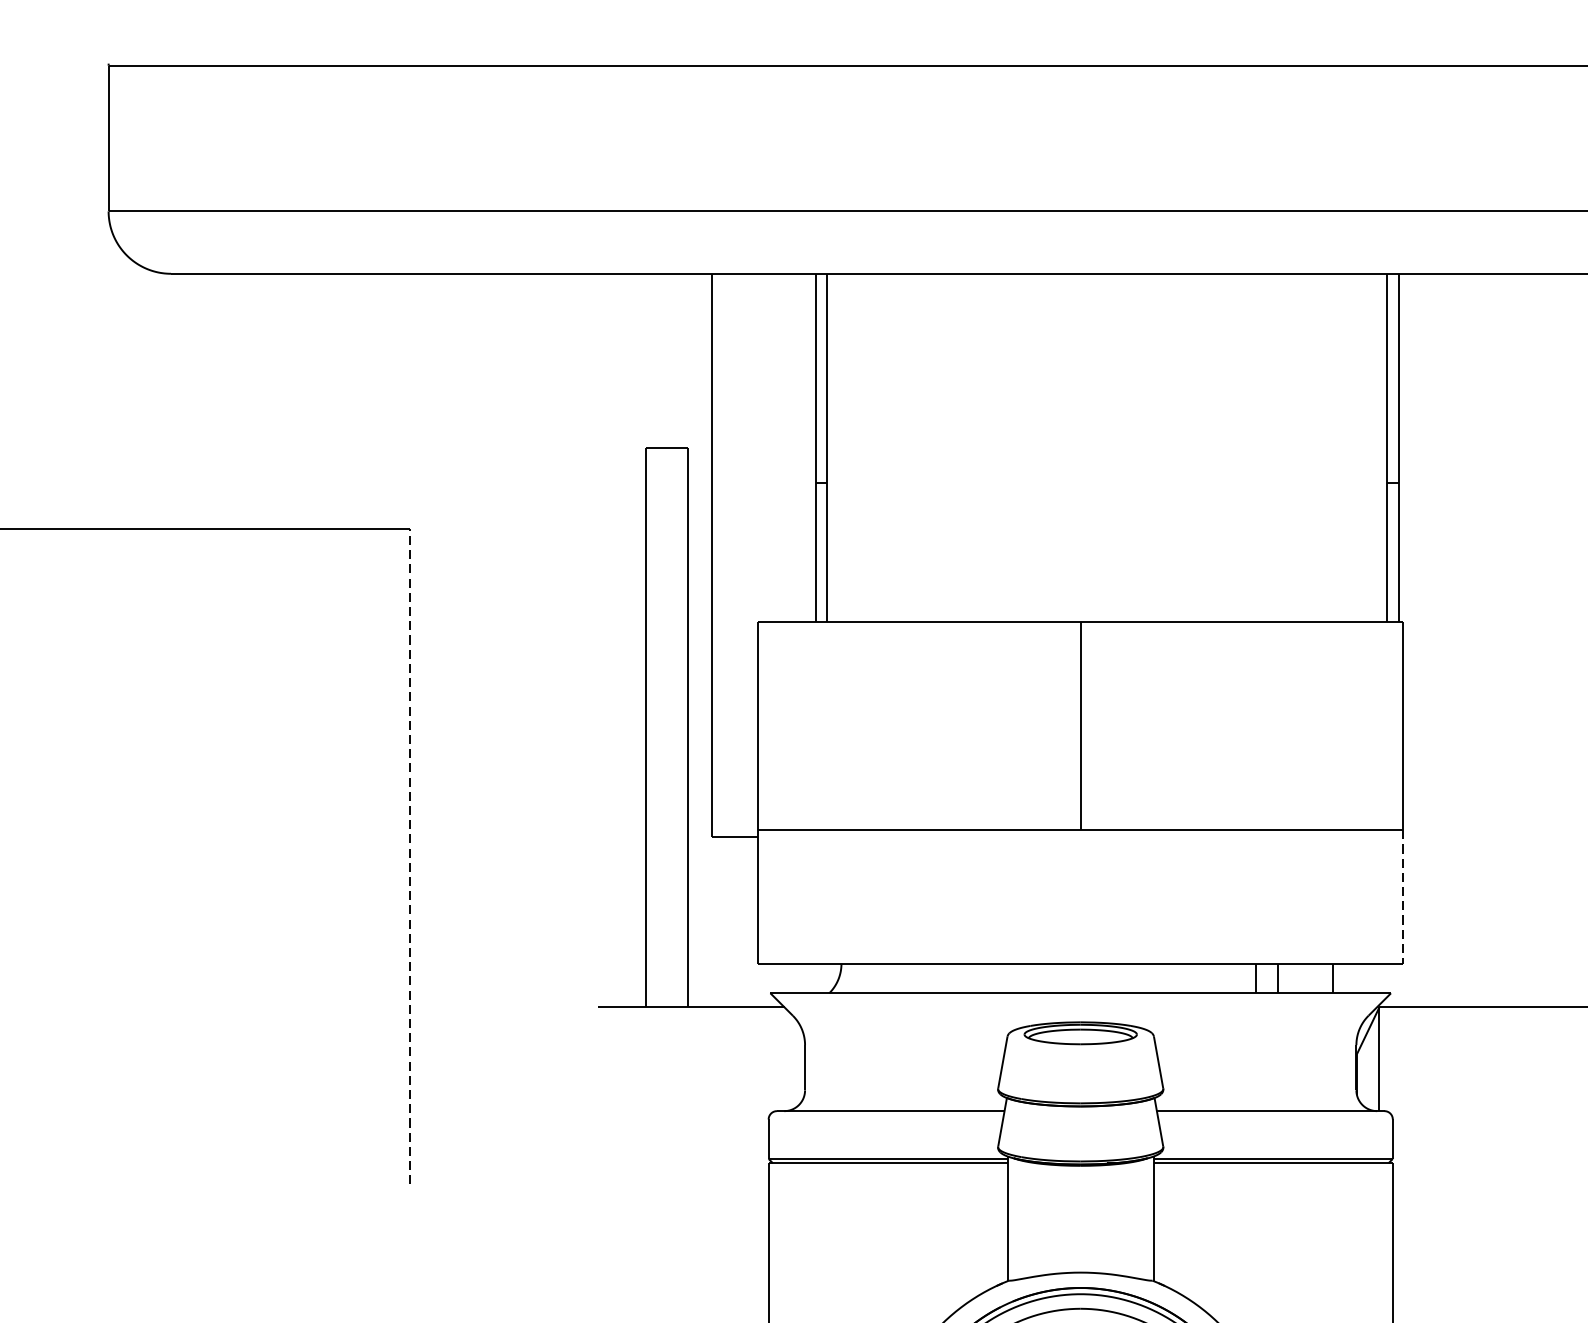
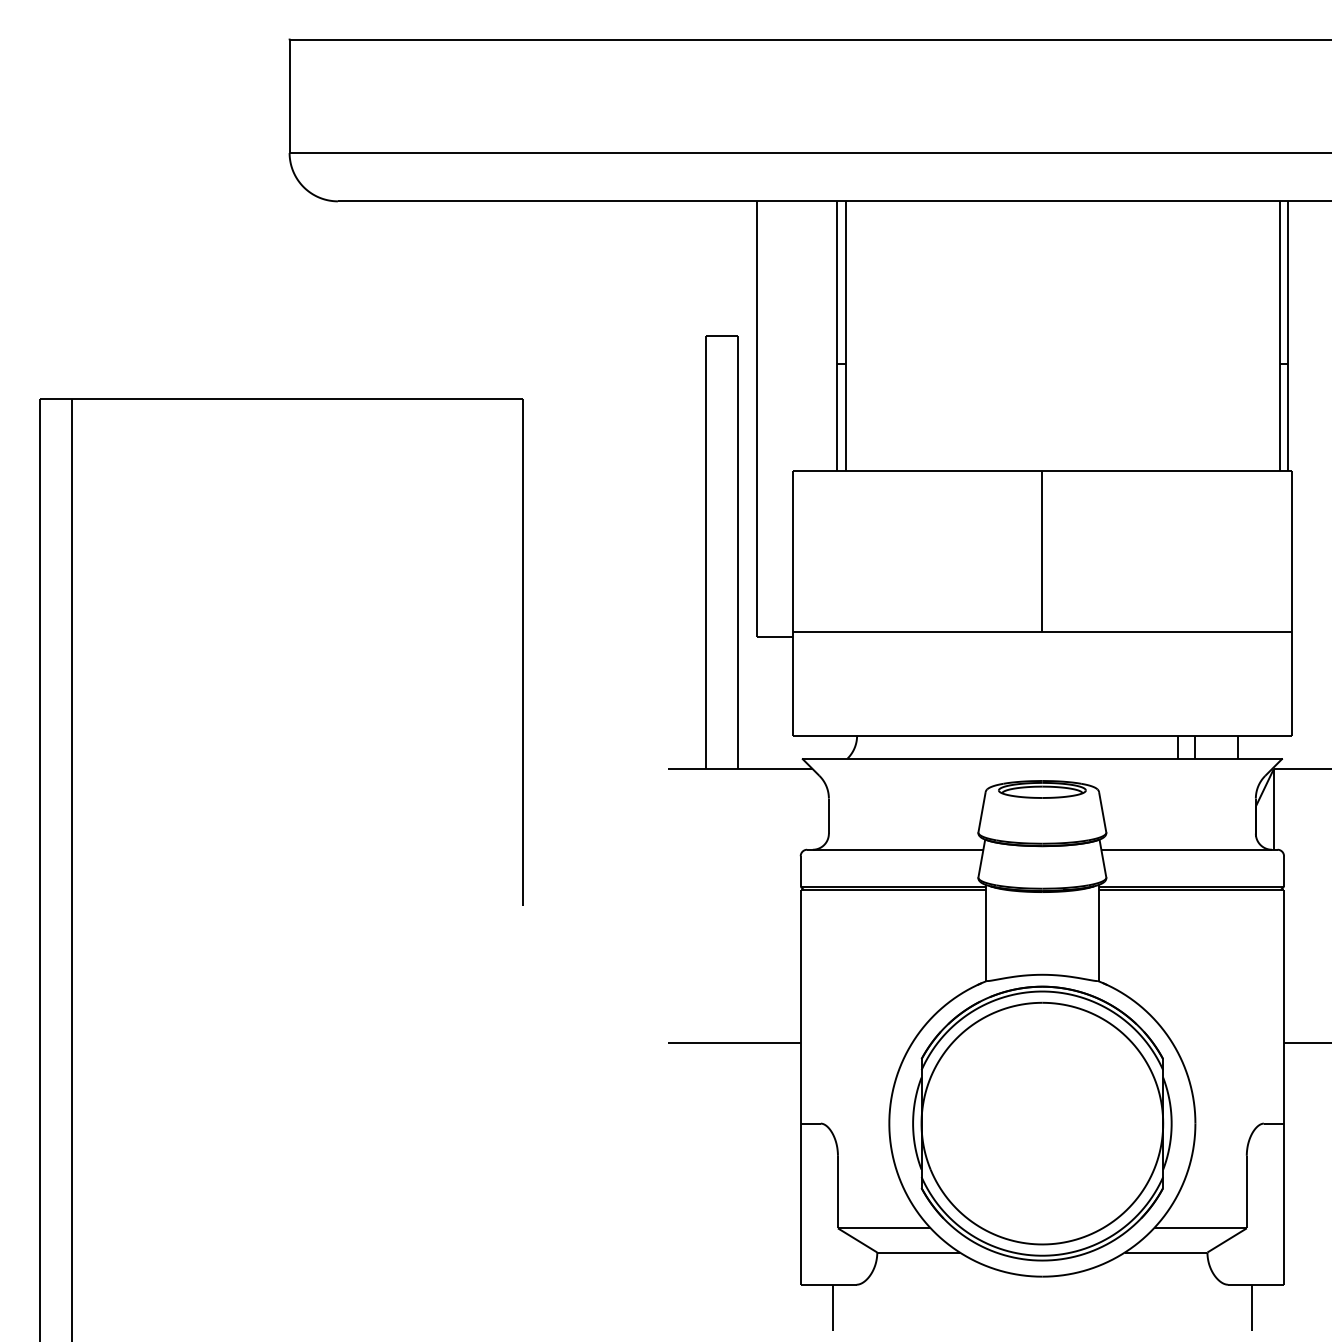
line: (410, 856) -> (523, 652), dashed -> solid
line: (1403, 896) -> (1292, 683), dashed -> solid

